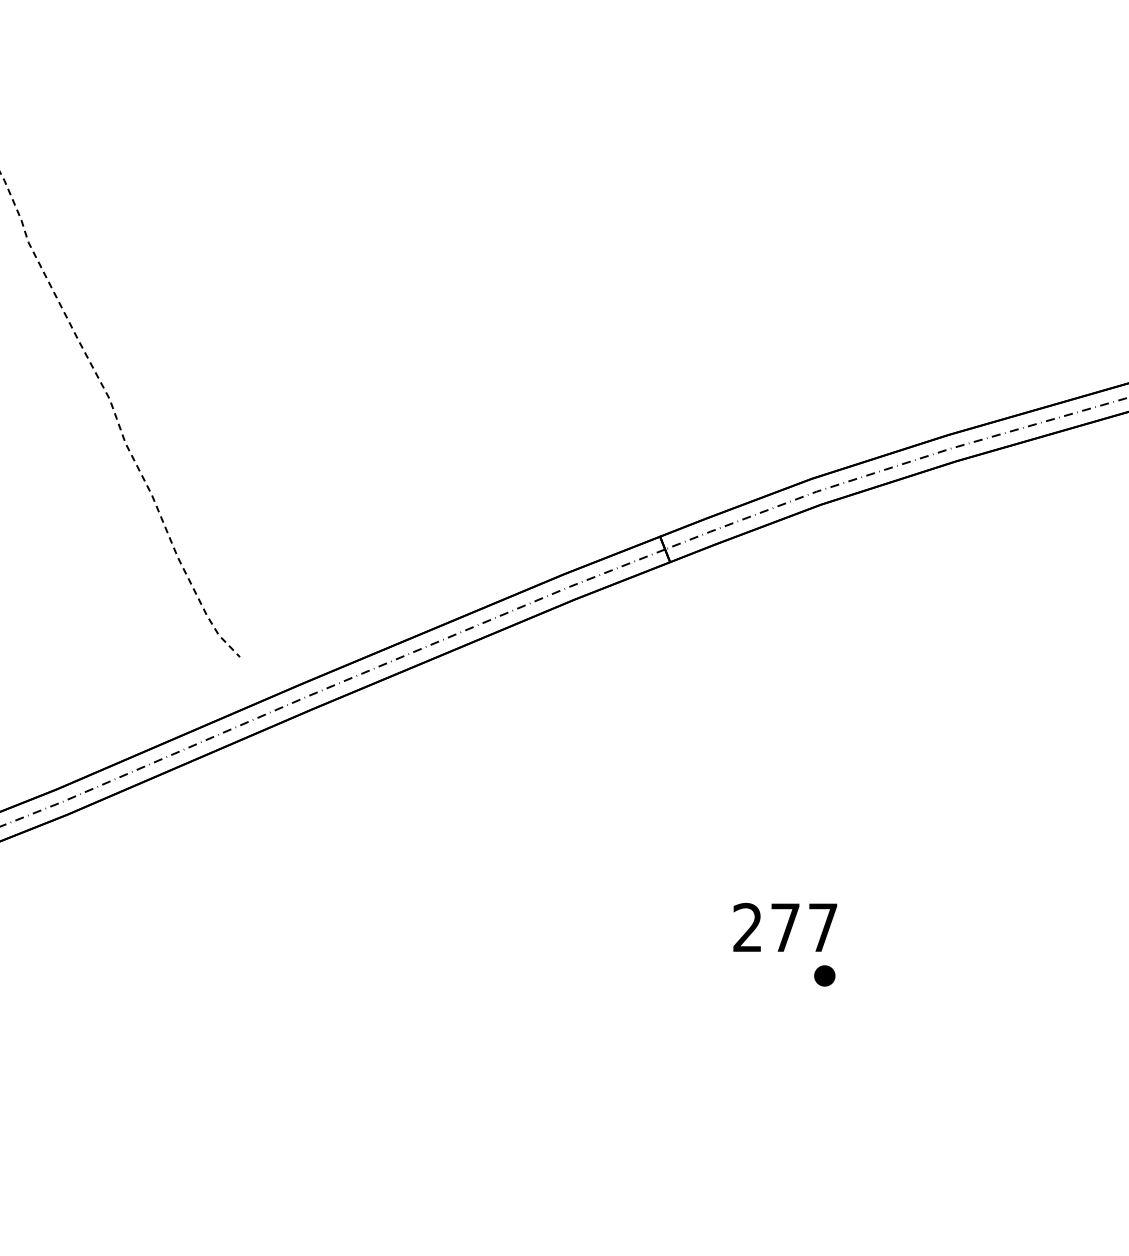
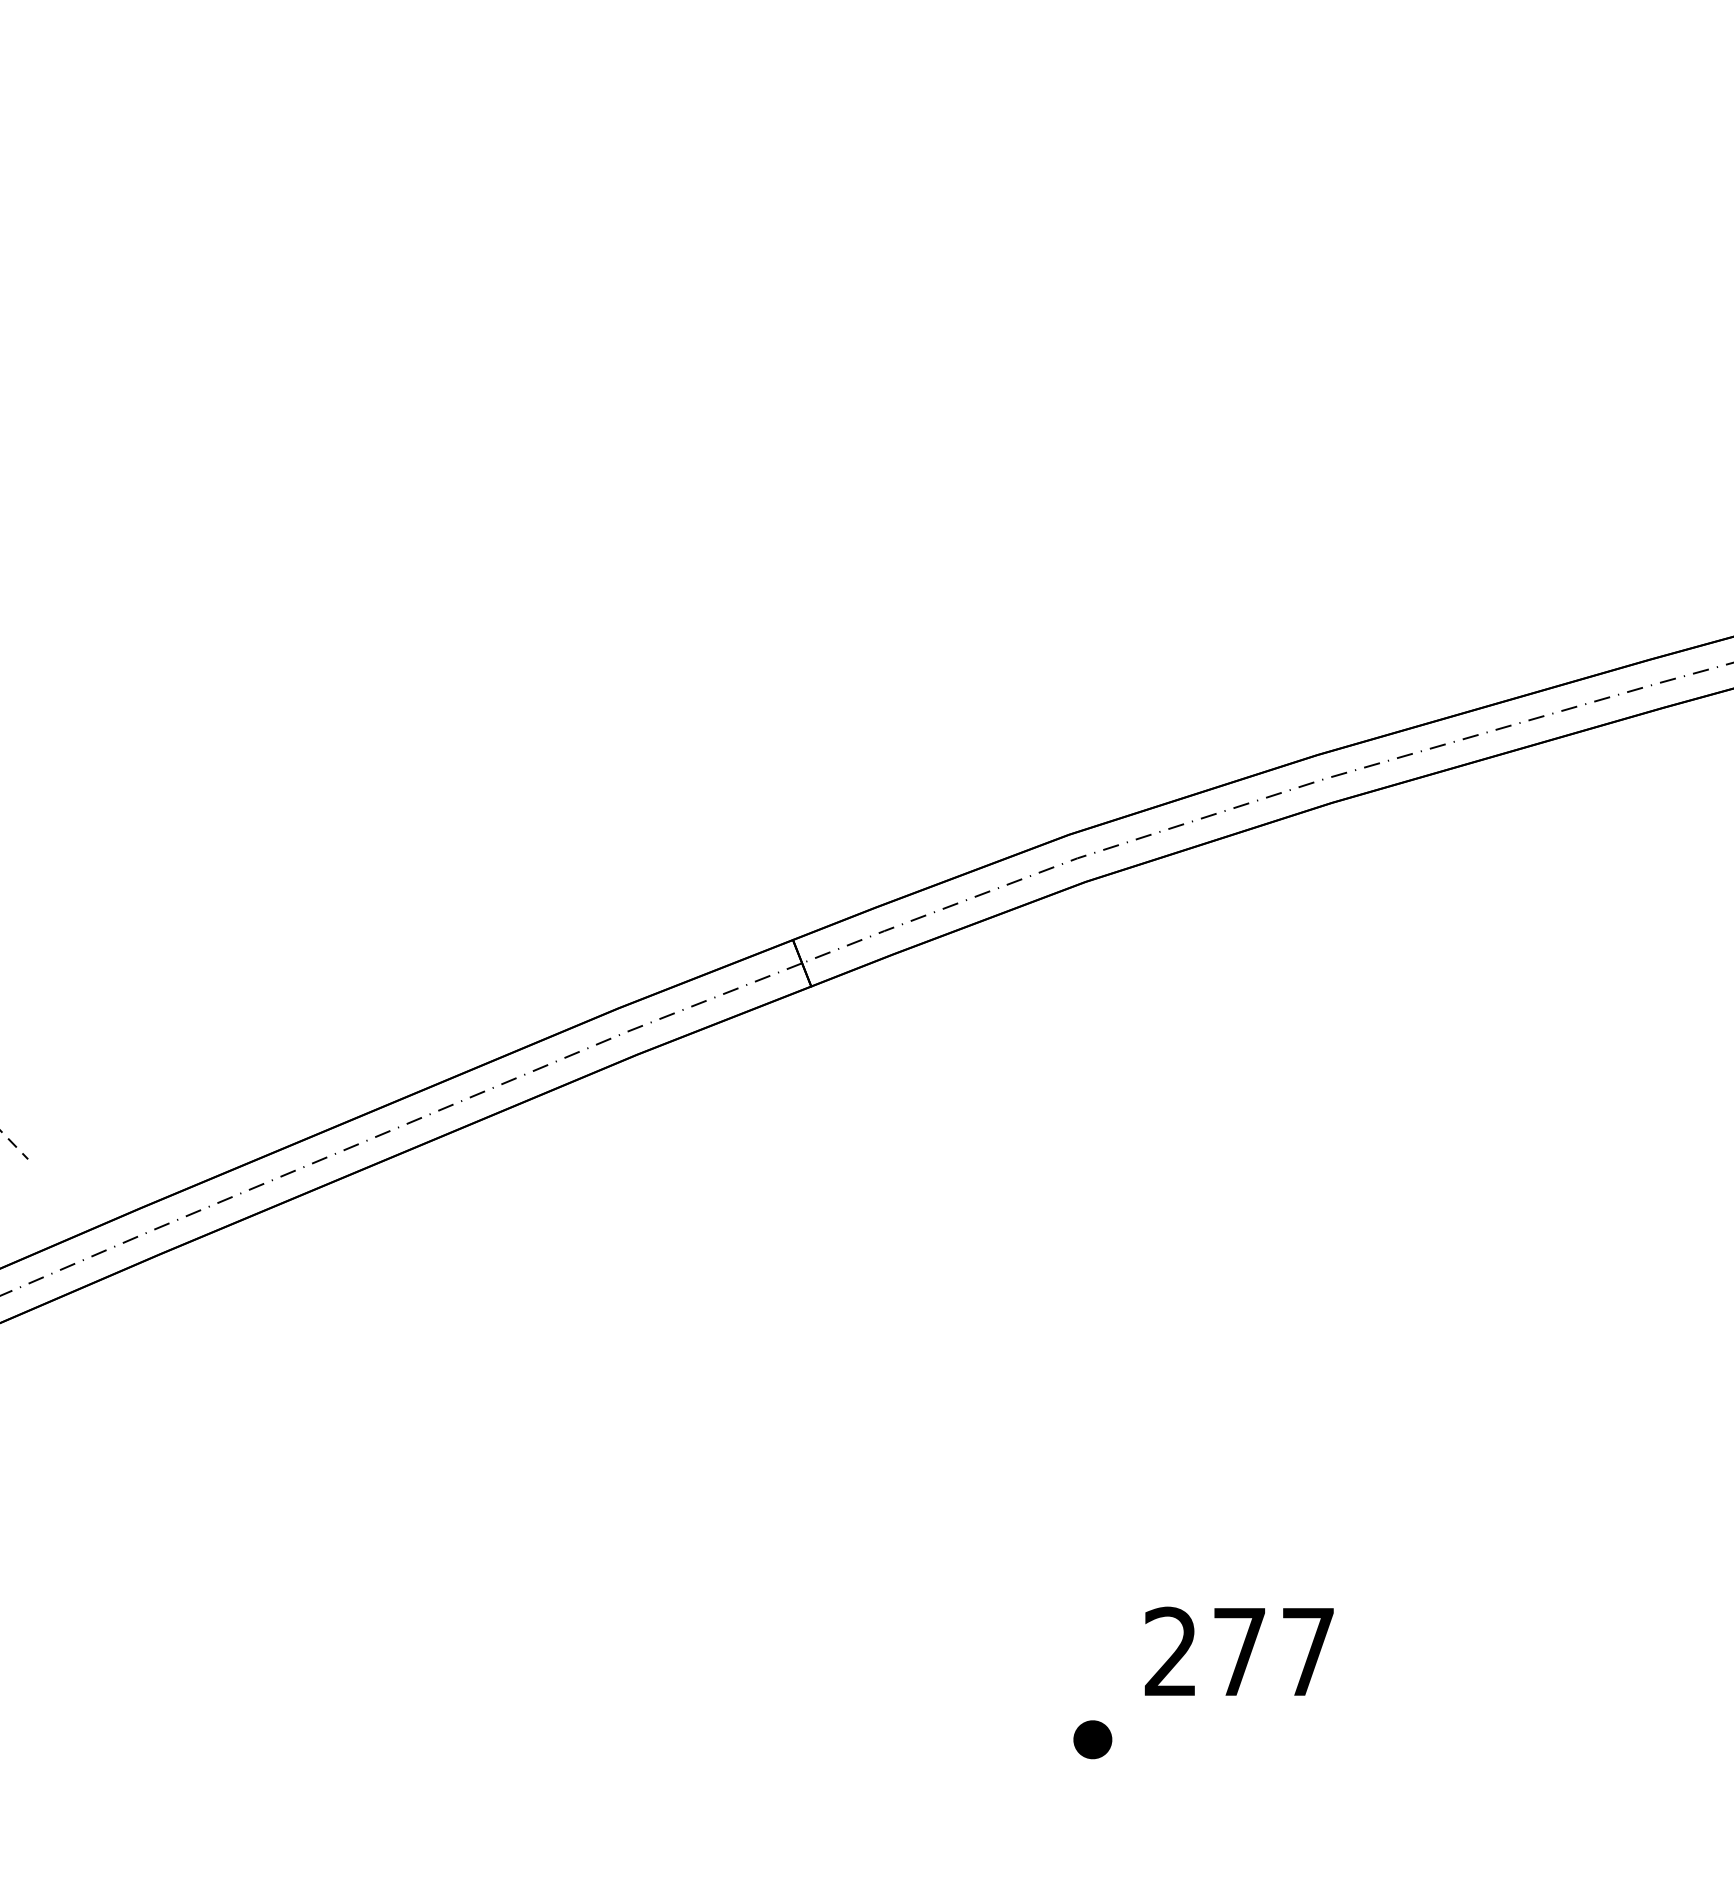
text: (785, 926) -> (1239, 1649), moved

